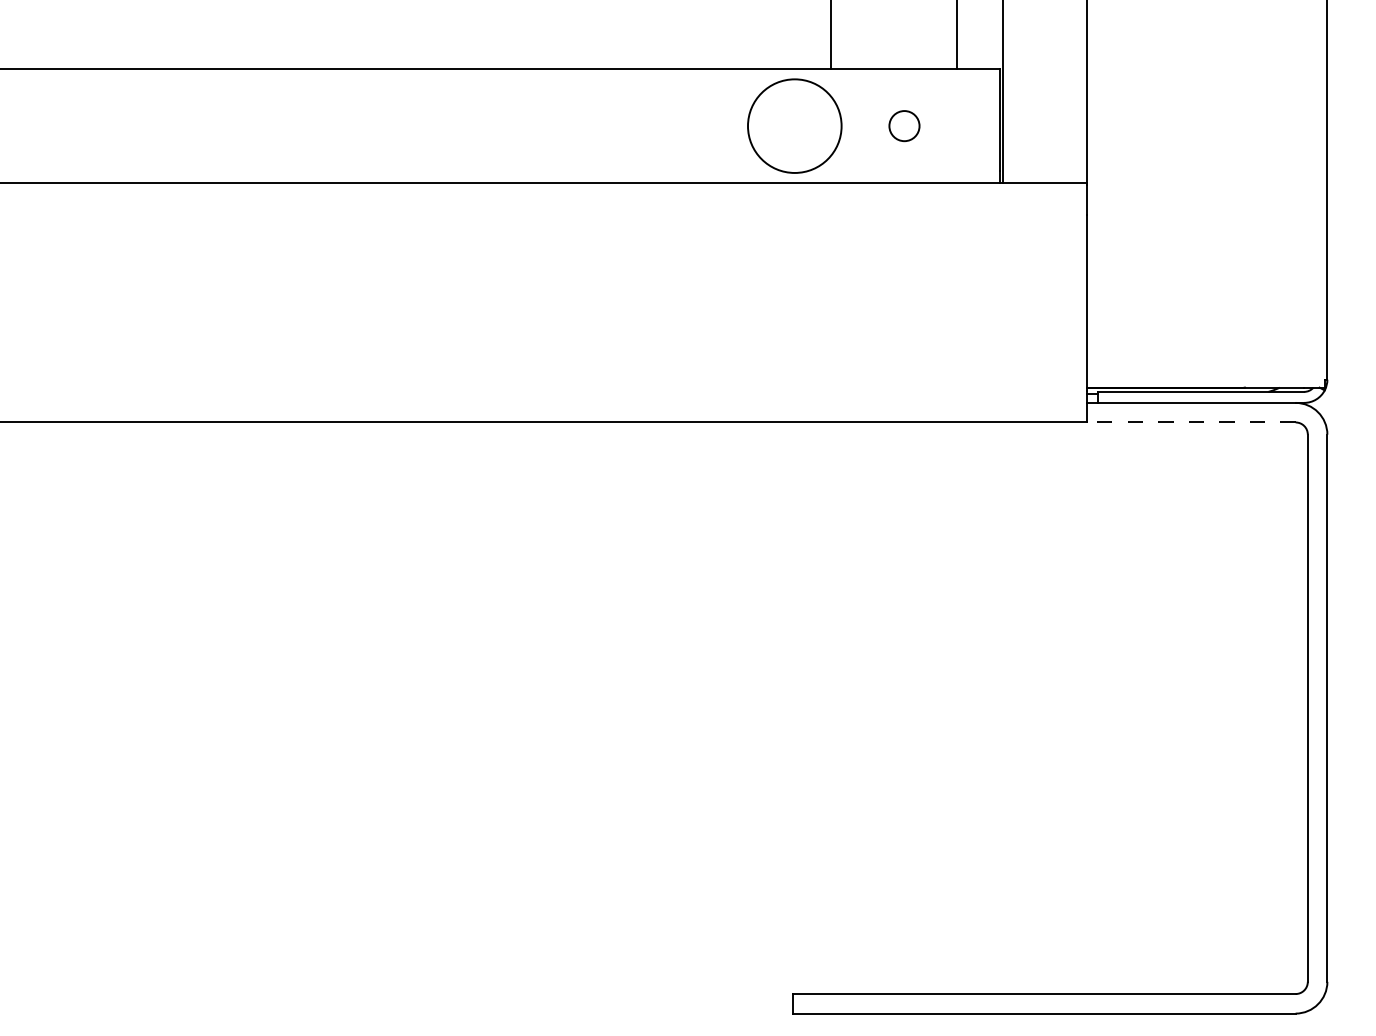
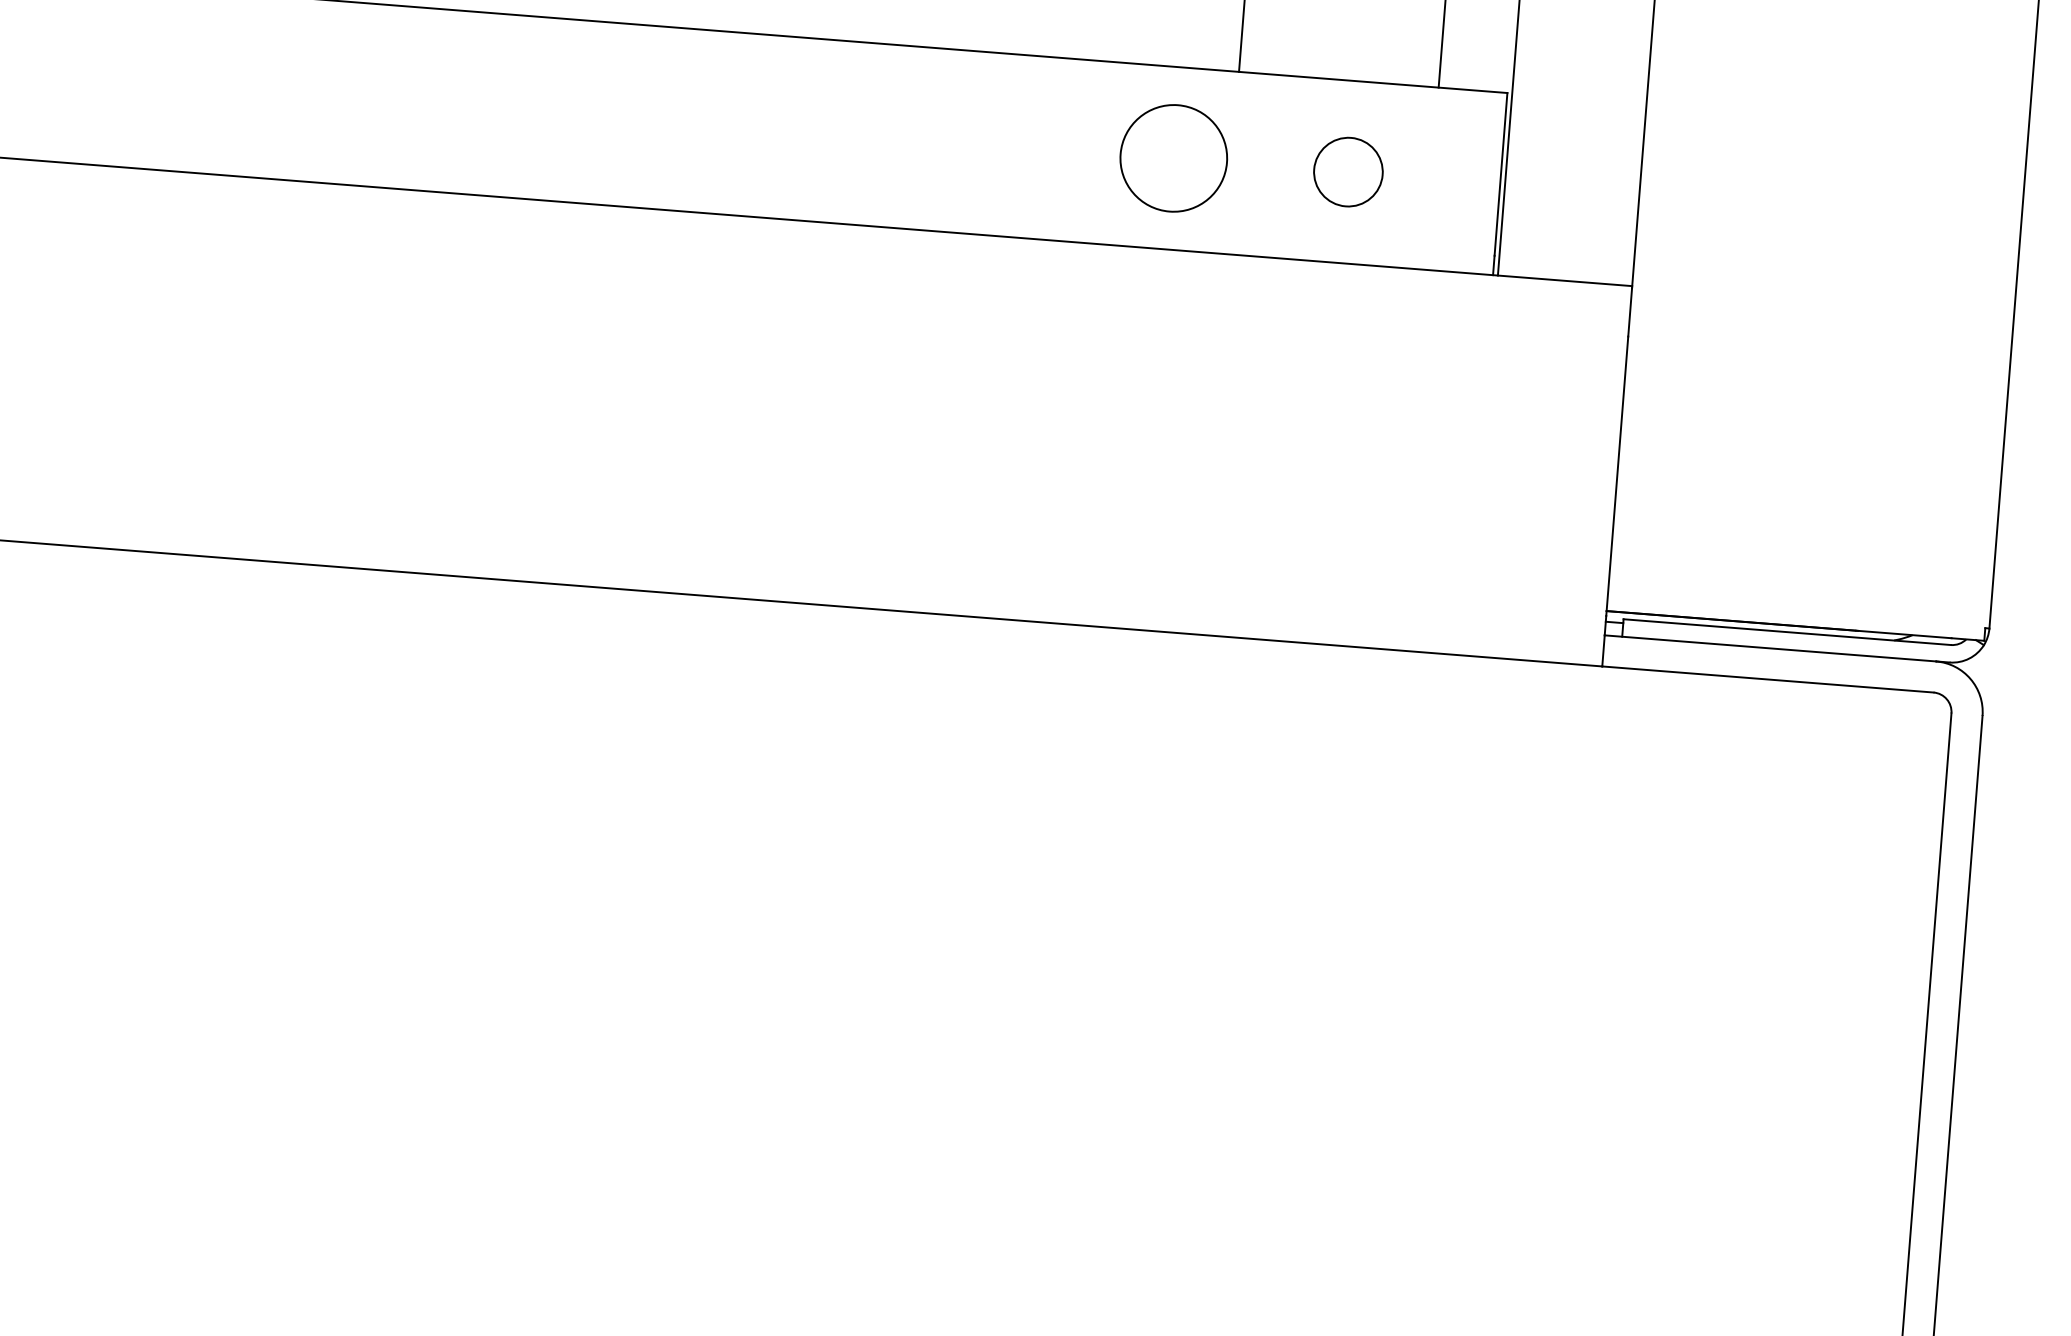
circle: (794, 125) -> (1173, 157), size x0.71
circle: (904, 125) -> (1348, 171), size x1.43
line: (1191, 422) -> (1767, 679), dashed -> solid

